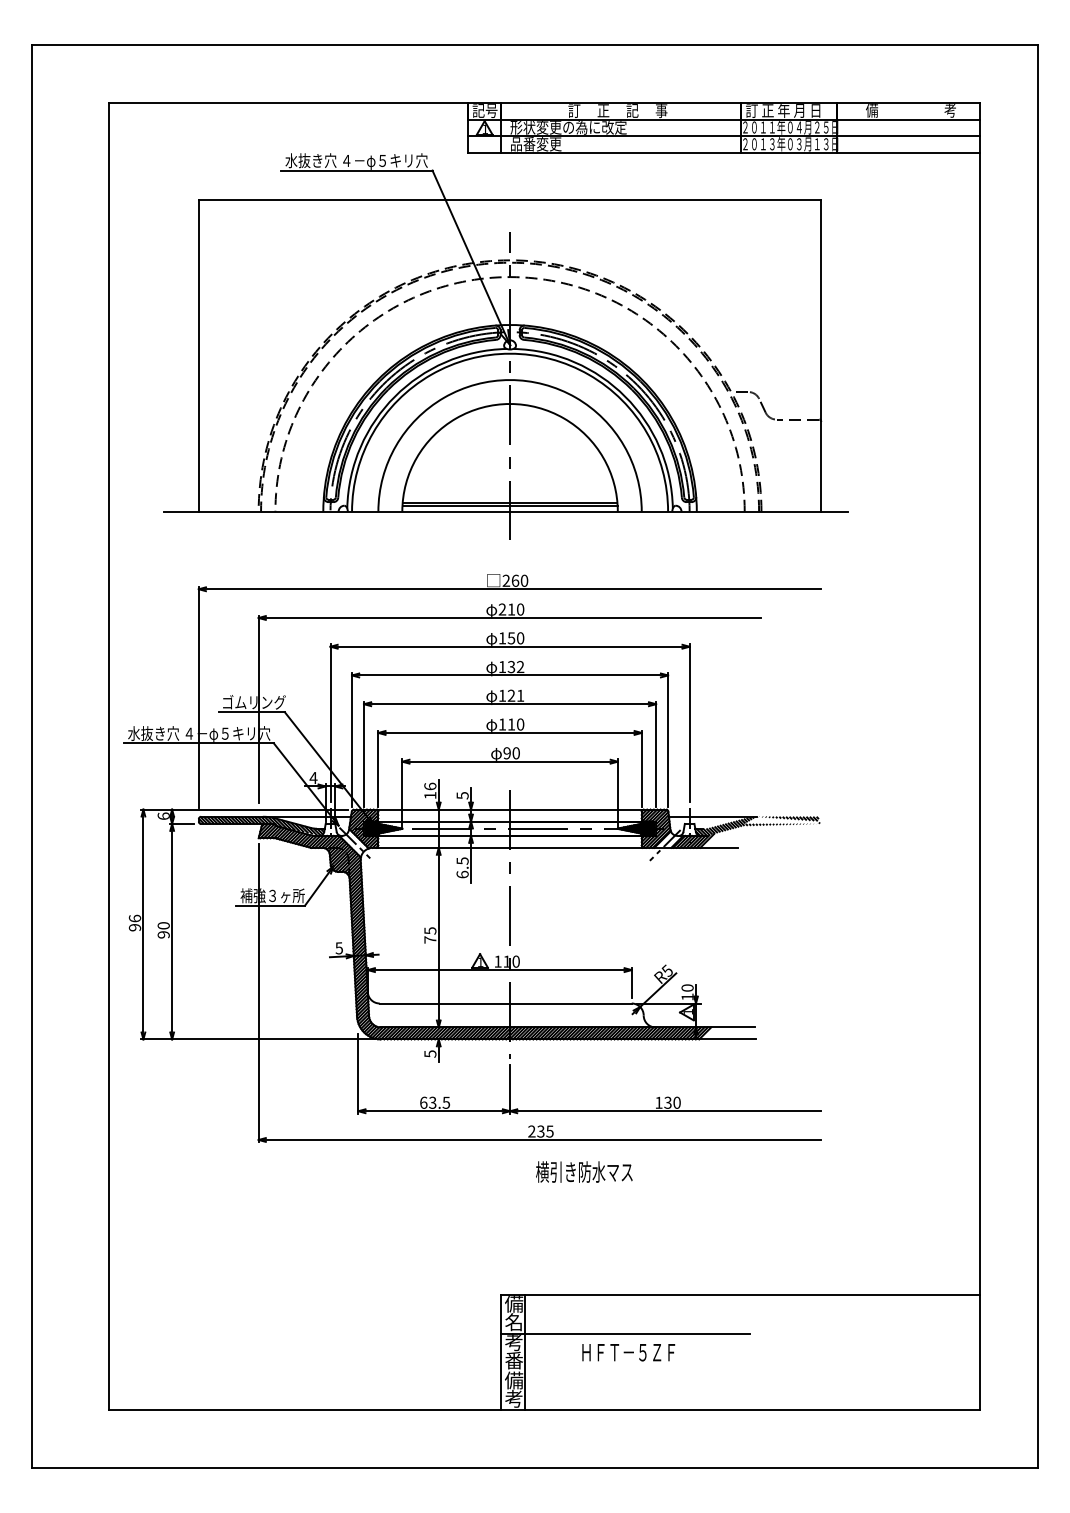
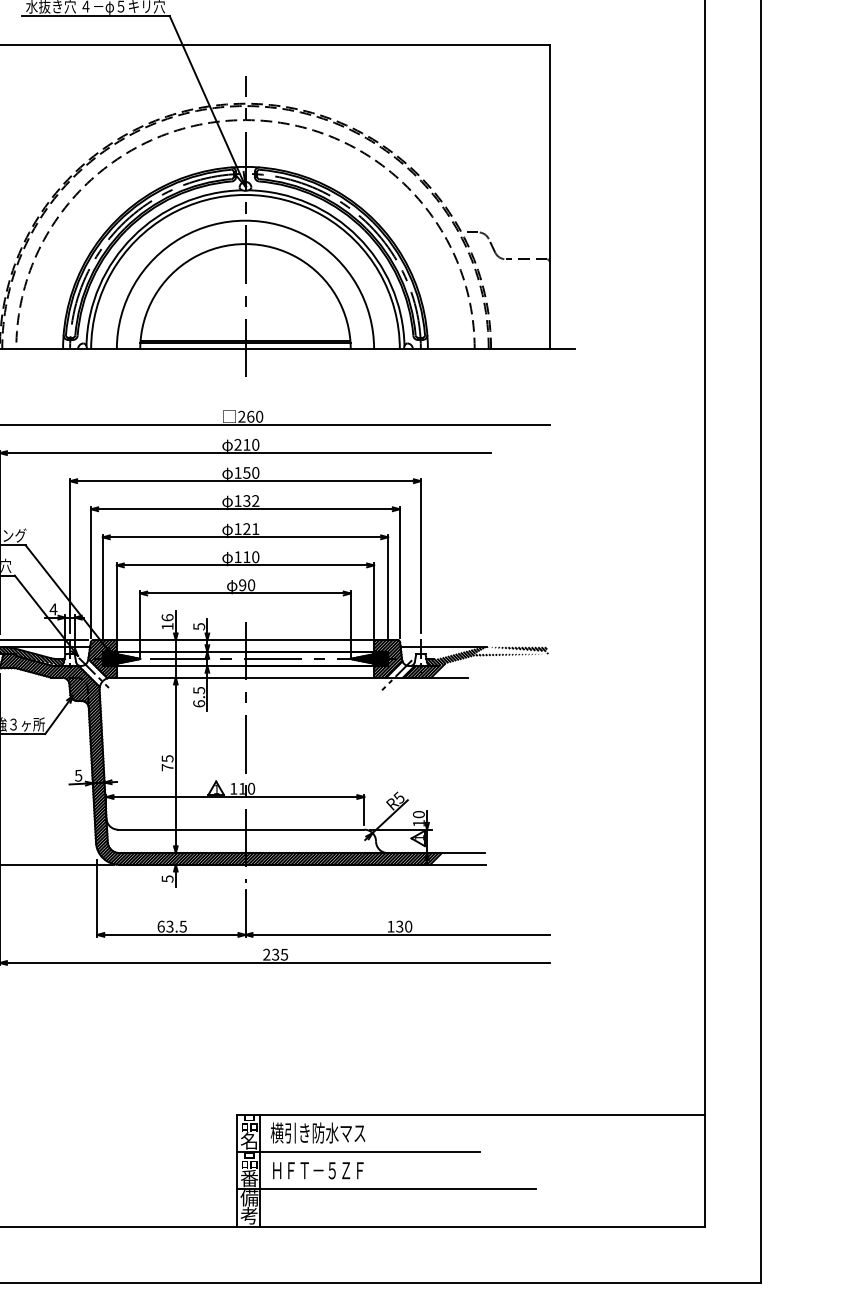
text: (584, 1171) -> (318, 1132), moved
text: (514, 1304) -> (249, 1123), 備 -> 品
text: (513, 1343) -> (248, 1161), 考 -> 品
text: (628, 1352) -> (318, 1170), moved
line: (654, 1371) -> (386, 1189), added

